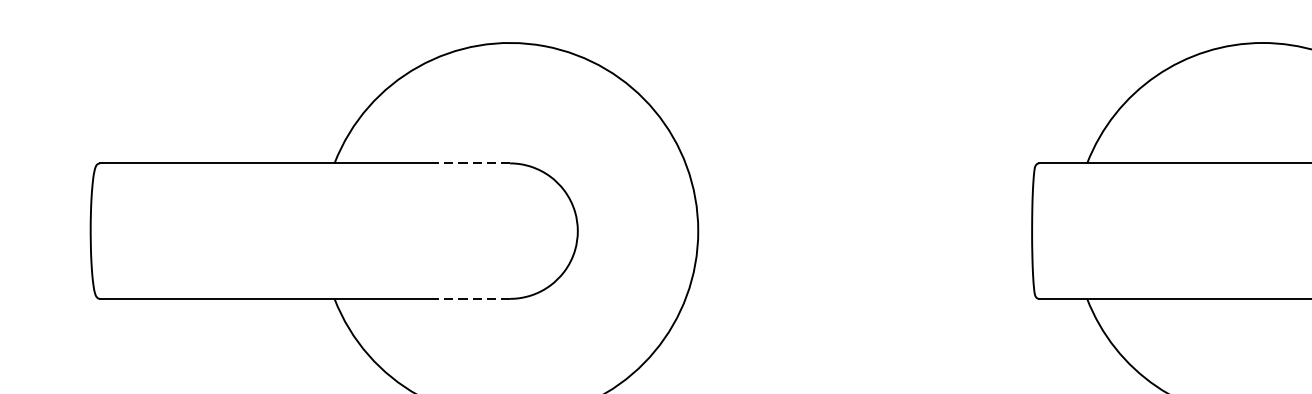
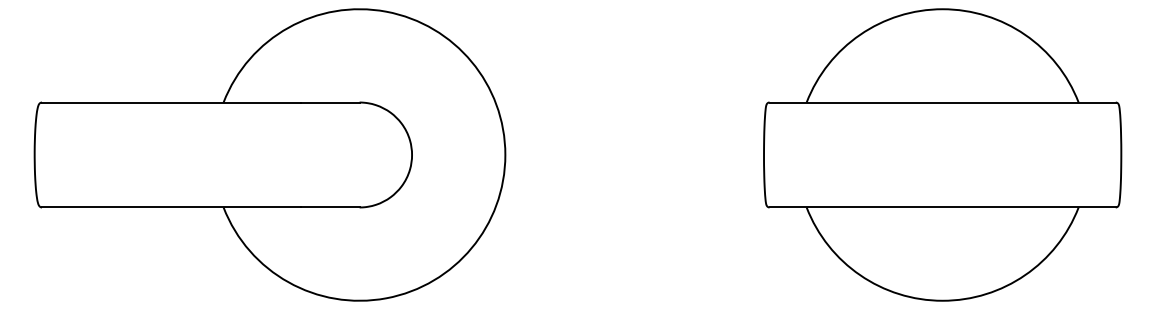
line: (471, 163) -> (329, 102), dashed -> solid
line: (471, 298) -> (329, 207), dashed -> solid

